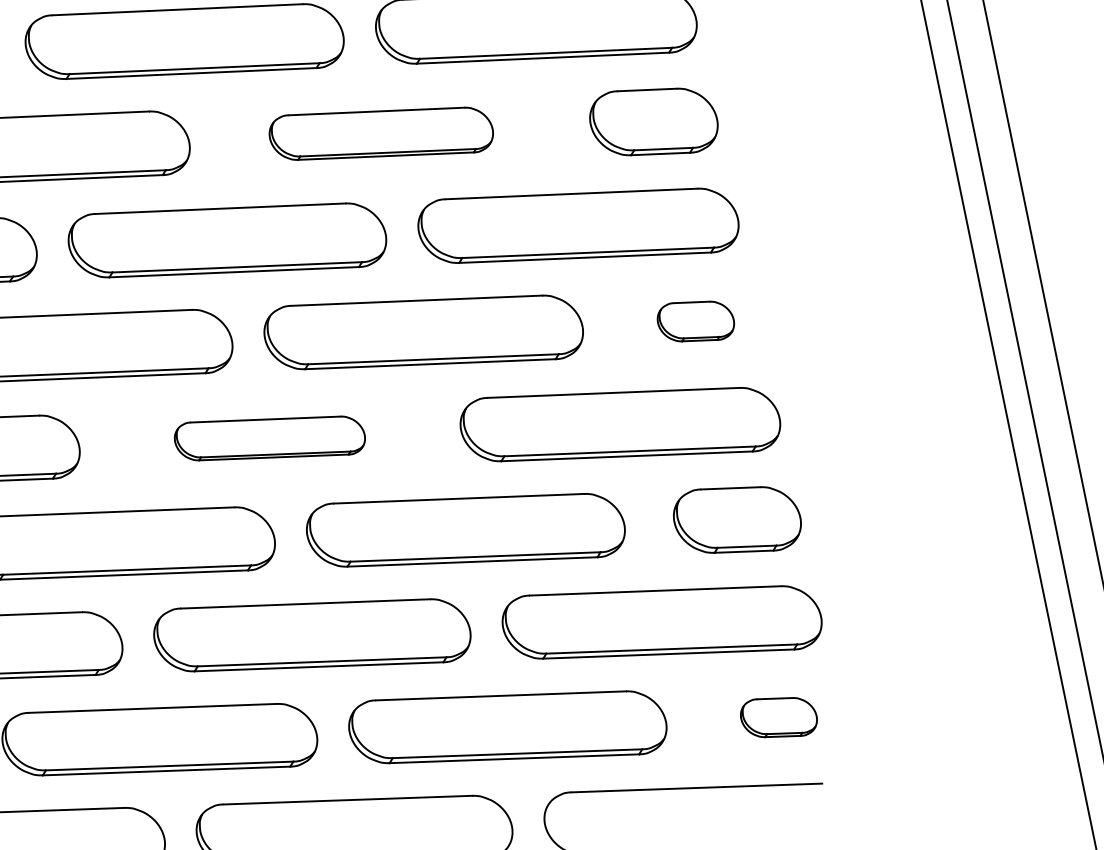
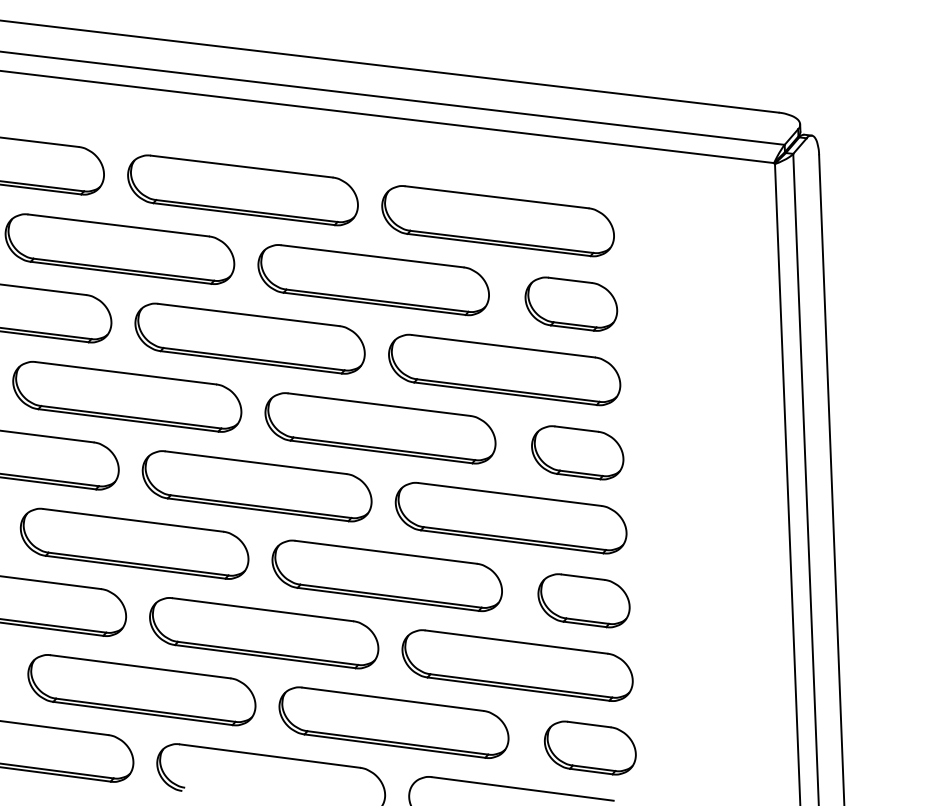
part: (381, 134) -> (373, 280), size x1.43
part: (695, 321) -> (577, 452), size x1.67
part: (269, 438) -> (256, 486), size x1.67
part: (778, 716) -> (590, 747), size x1.67

